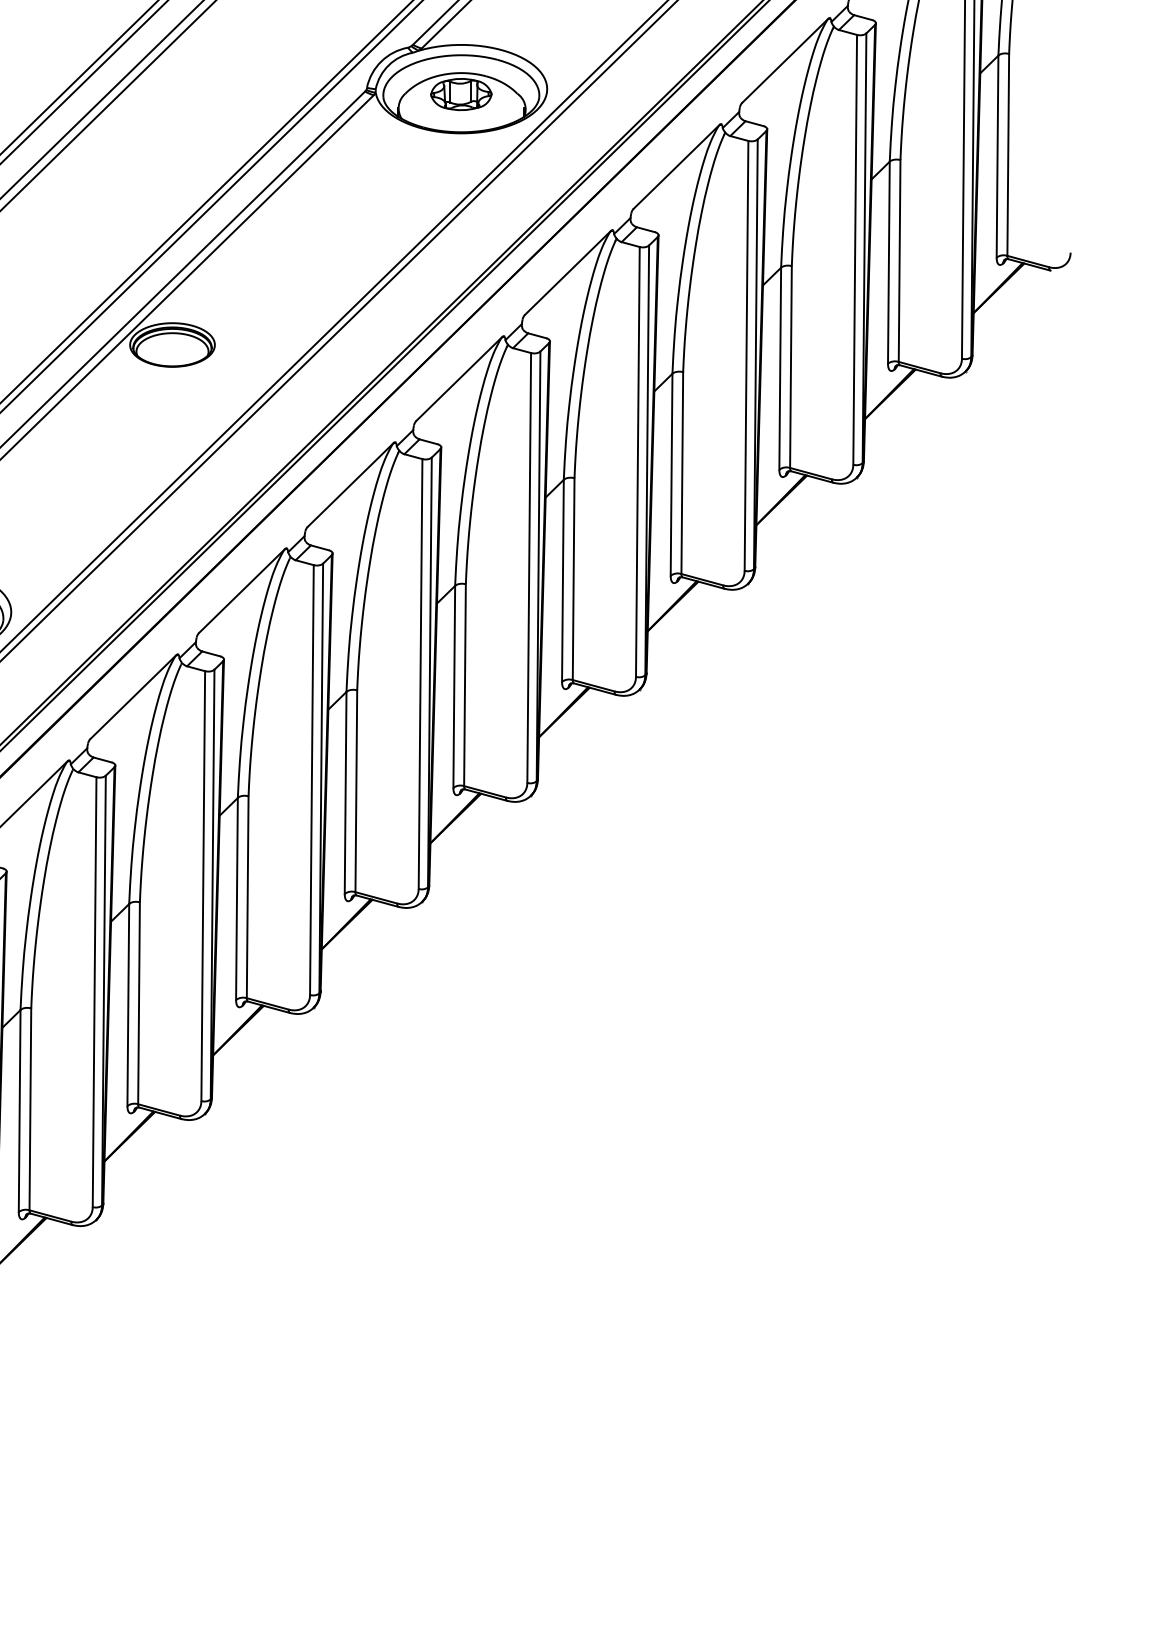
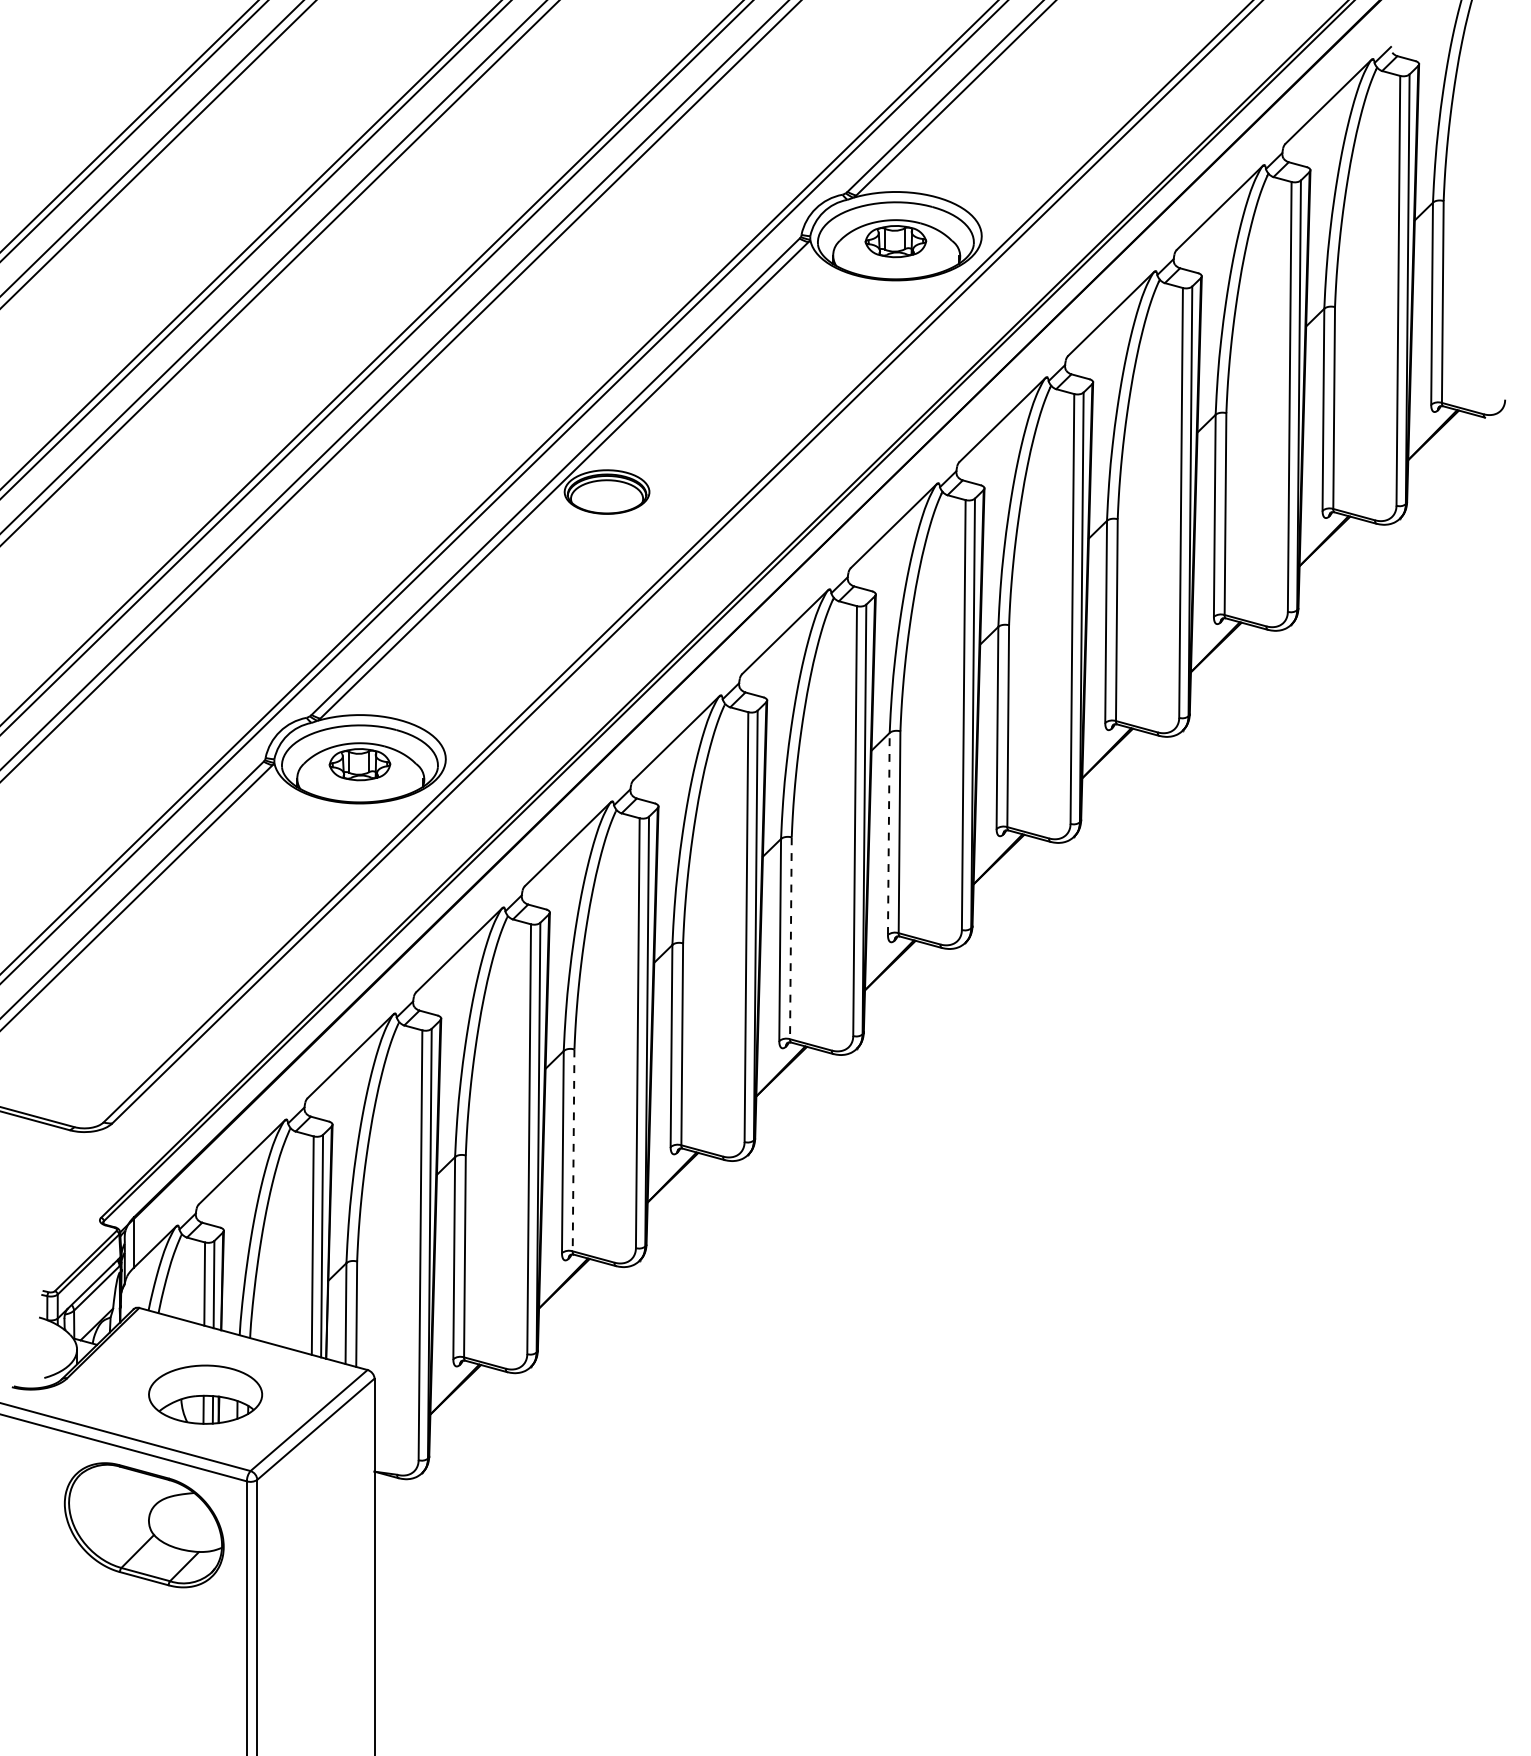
line: (453, 686) -> (888, 833), solid -> dashed
line: (355, 791) -> (790, 938), solid -> dashed
line: (138, 1003) -> (573, 1150), solid -> dashed

